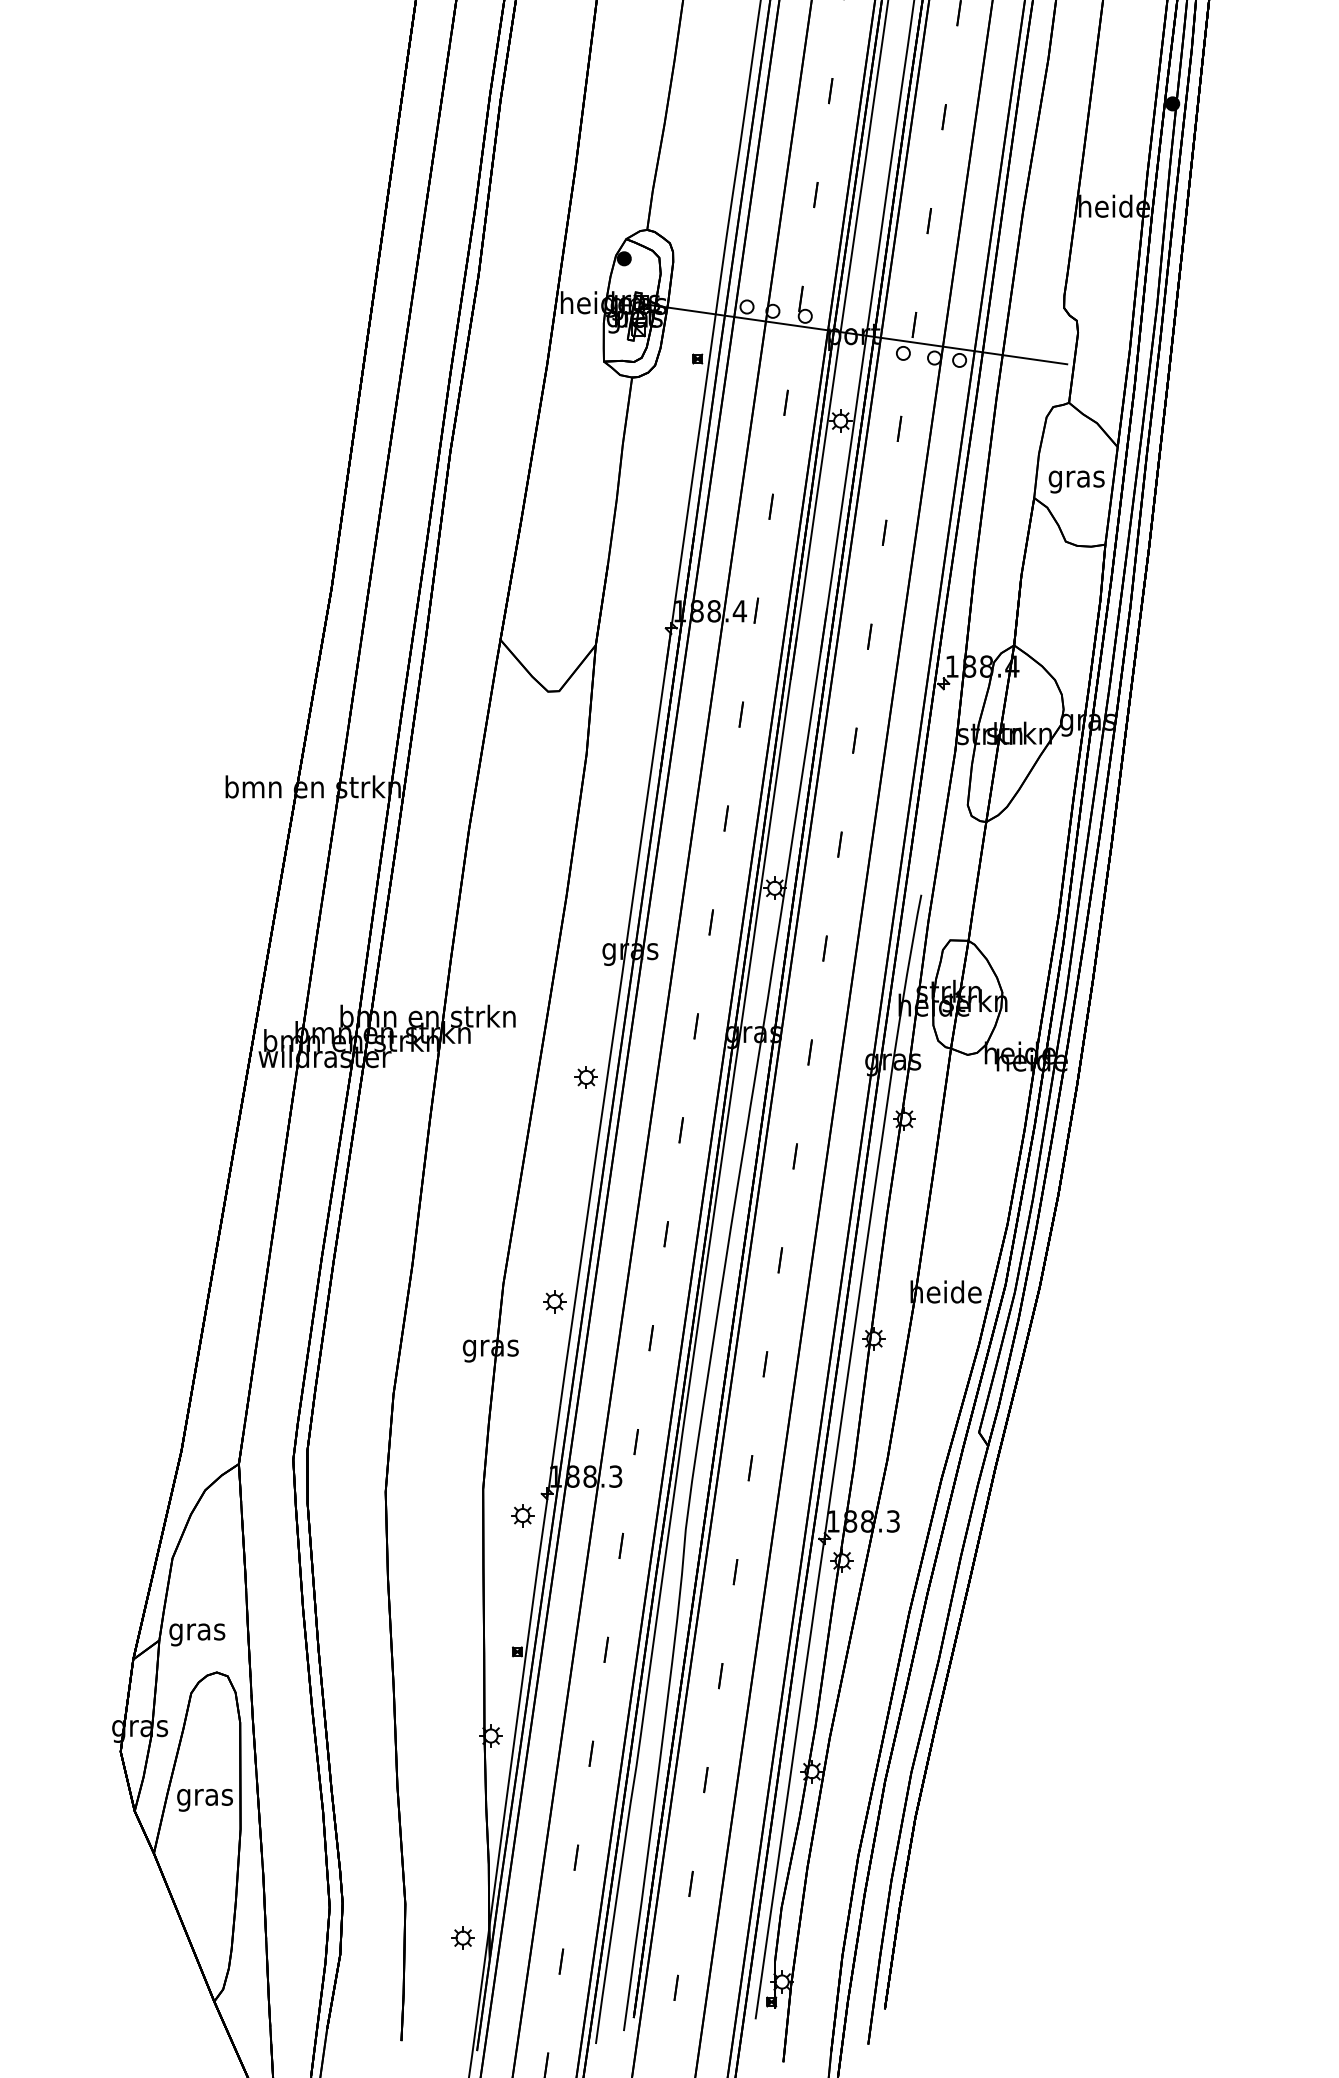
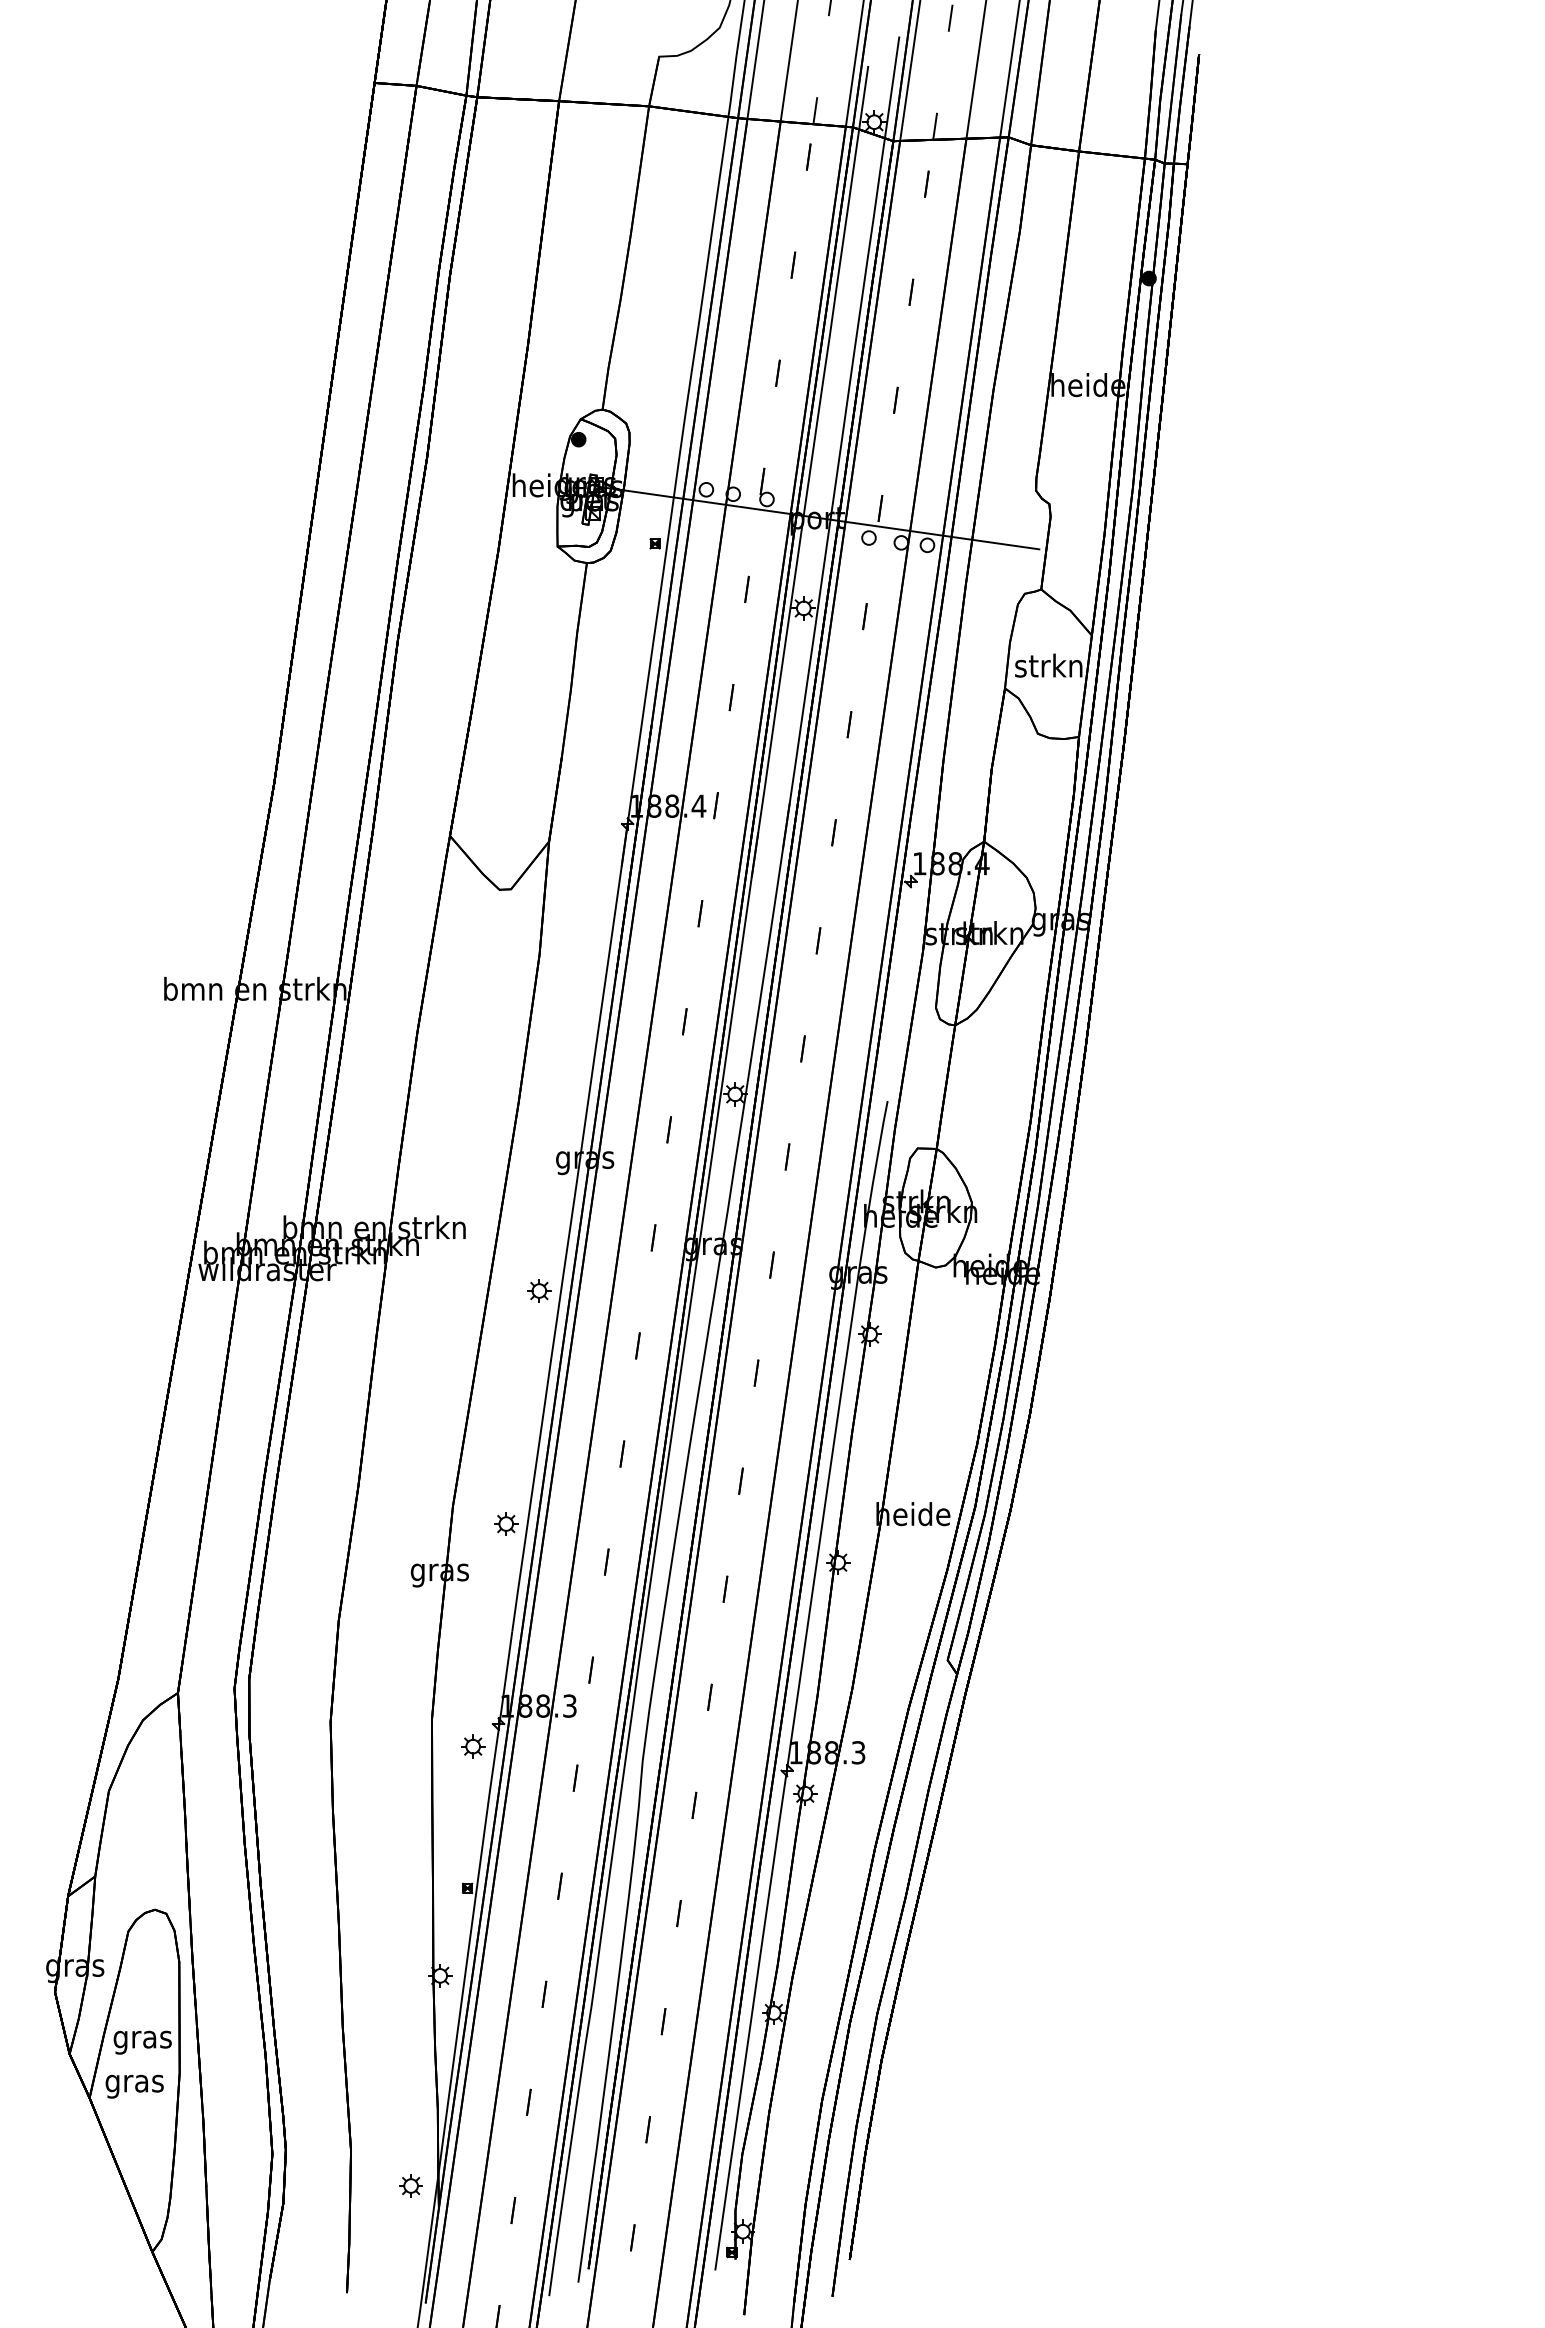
text: (1076, 478) -> (1048, 668), gras -> strkn
text: (197, 1634) -> (134, 2086), moved

